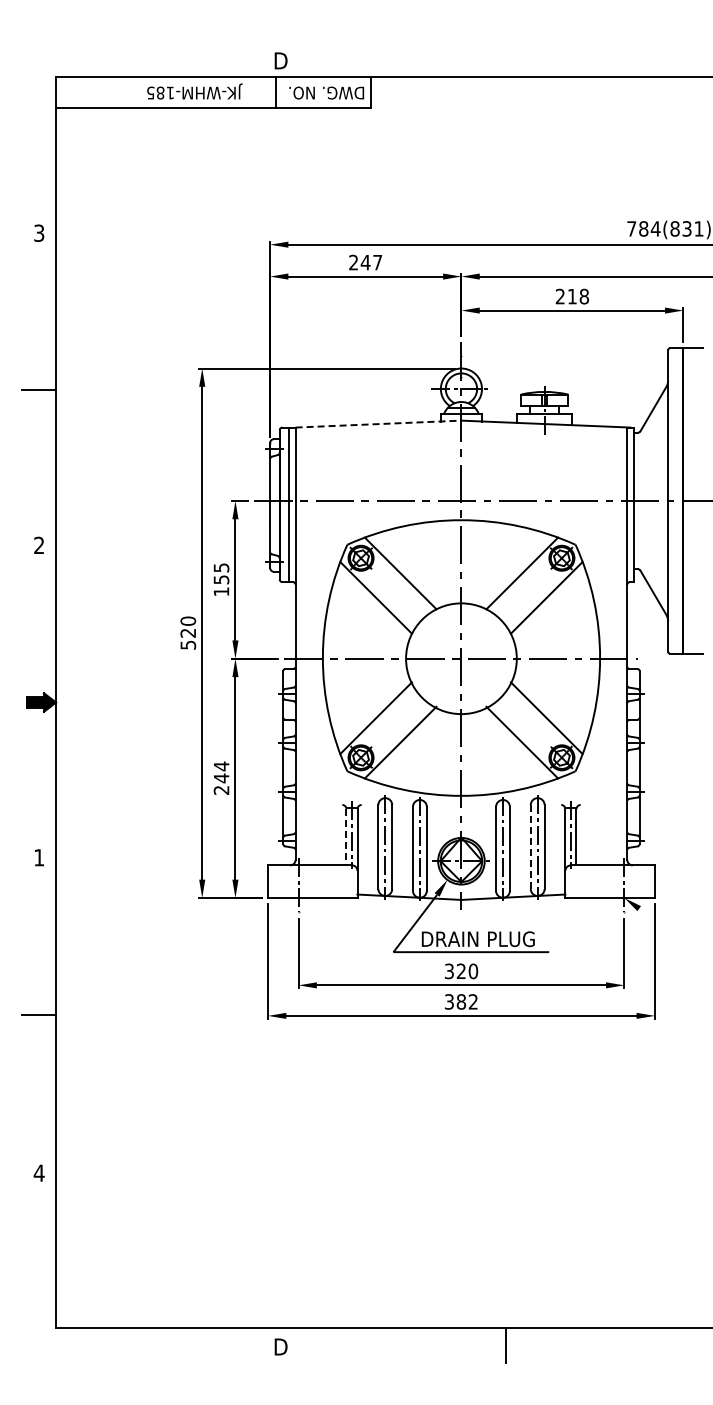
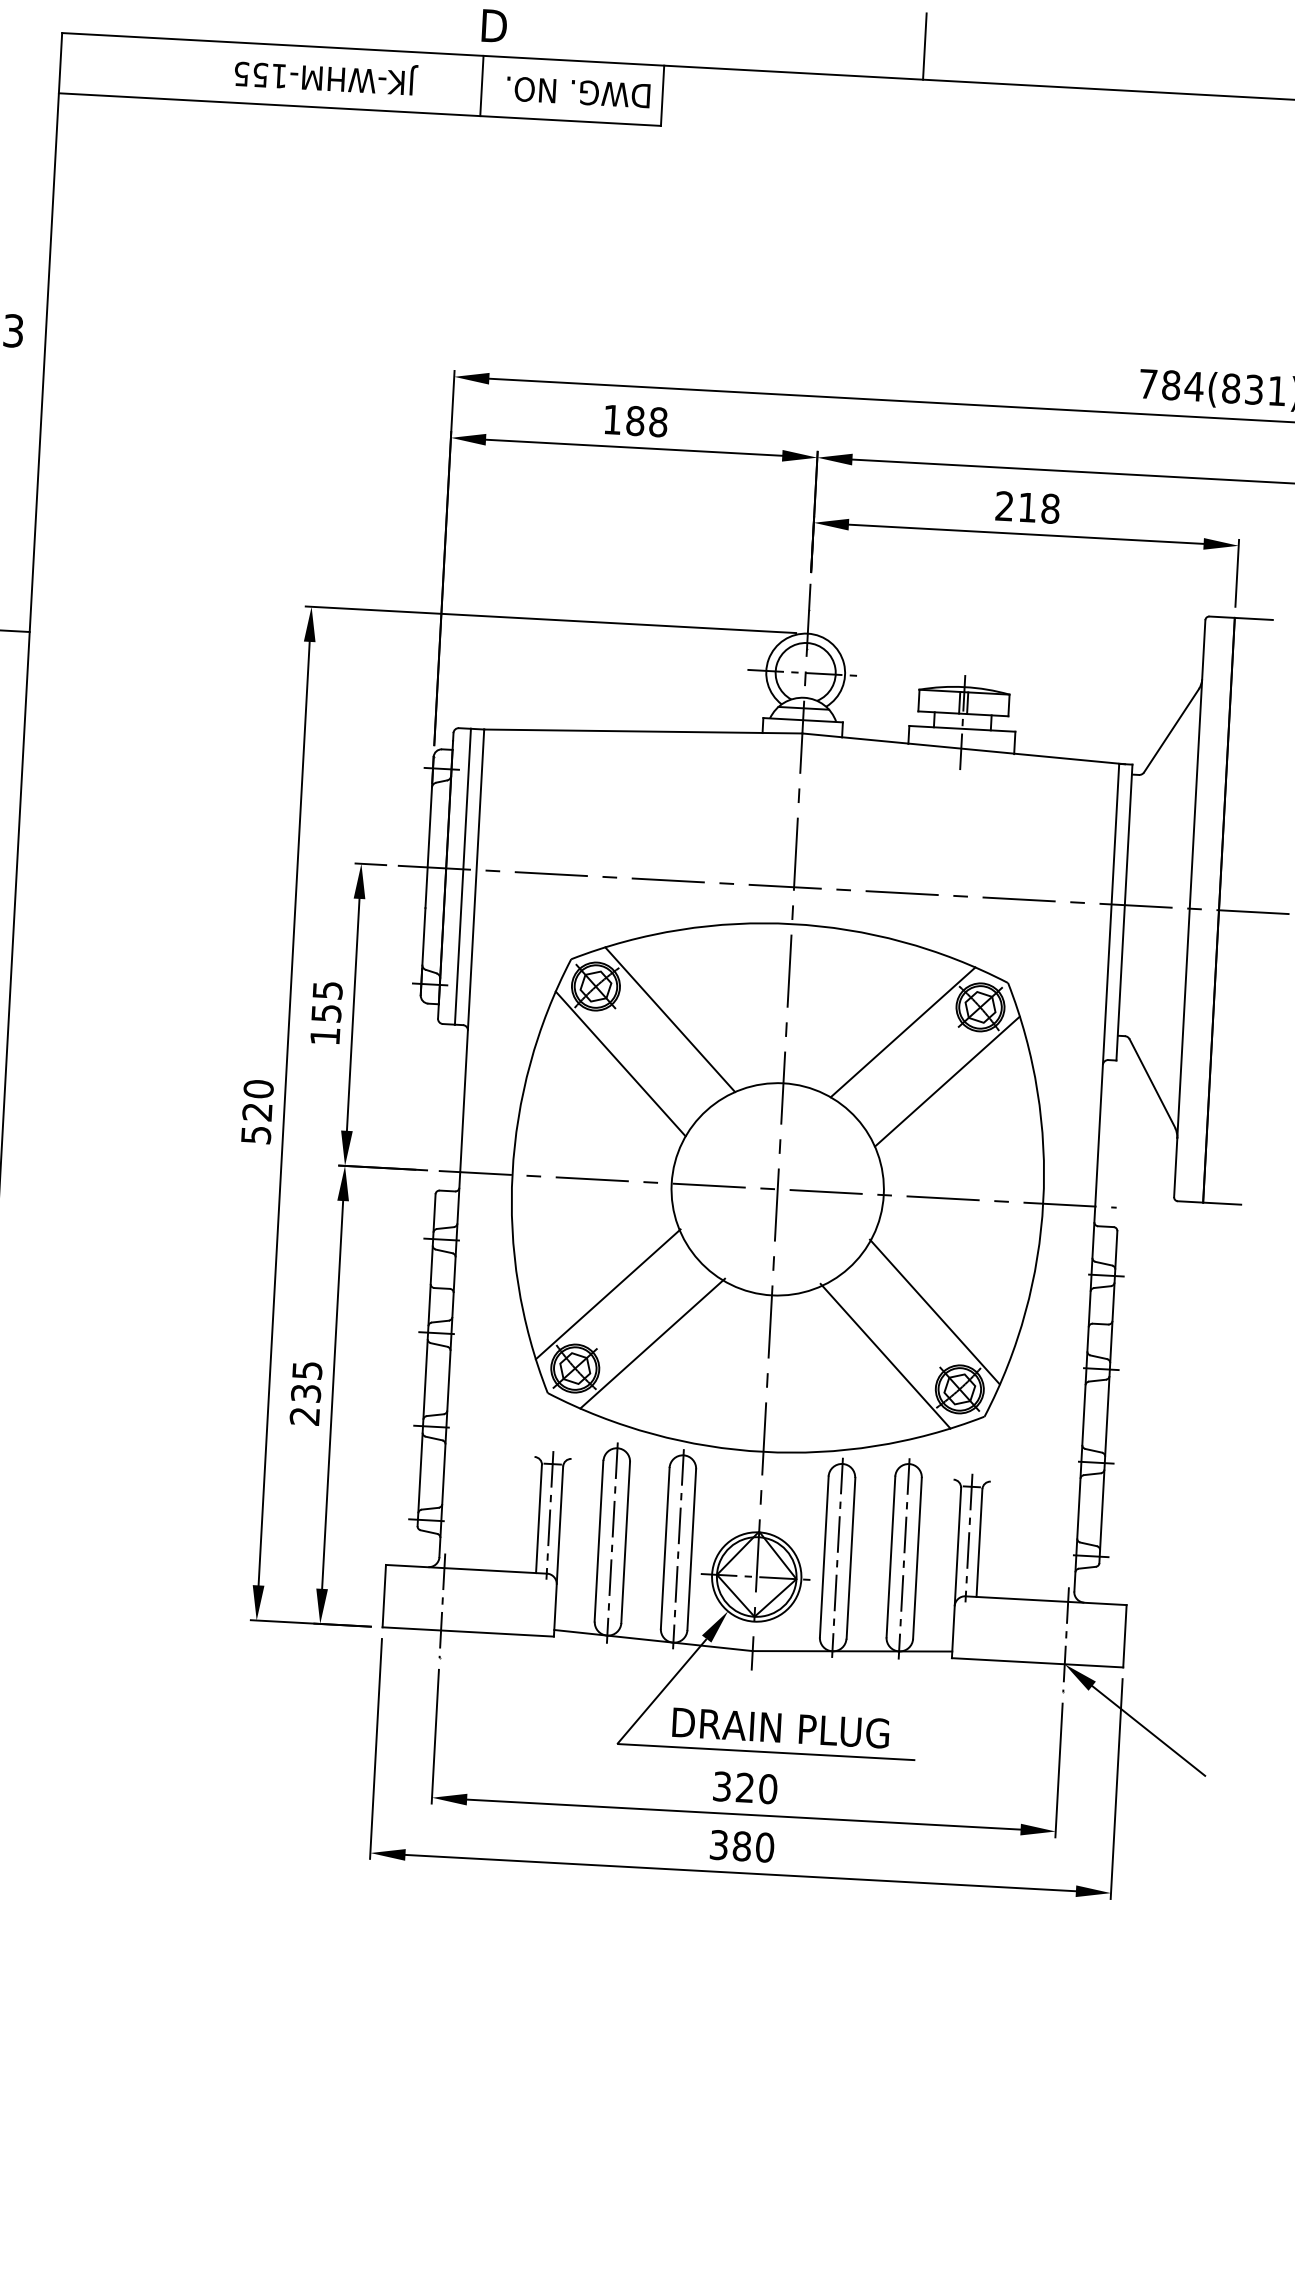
line: (505, 59) -> (924, 46), added
text: (160, 92) -> (260, 74), JK-WHM-185 -> JK-WHM-155
text: (365, 262) -> (635, 420), 247 -> 188
line: (378, 424) -> (643, 732), dashed -> solid
text: (221, 772) -> (306, 1382), 244 -> 235
line: (346, 837) -> (539, 1519), dashed -> solid
line: (530, 847) -> (890, 1557), dashed -> solid
line: (669, 930) -> (1147, 1731), added
text: (473, 1001) -> (765, 1846), 382 -> 380

